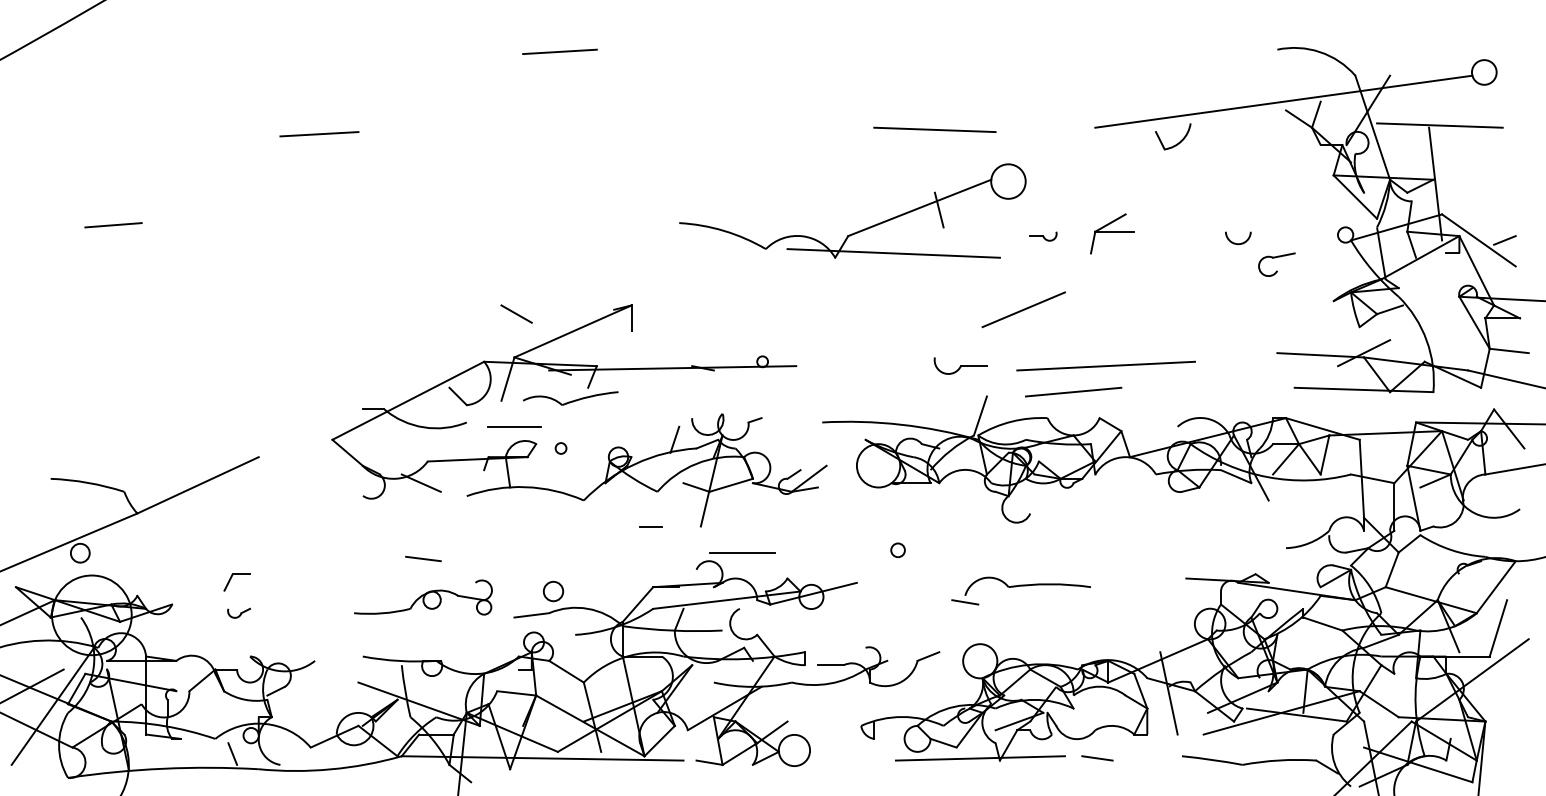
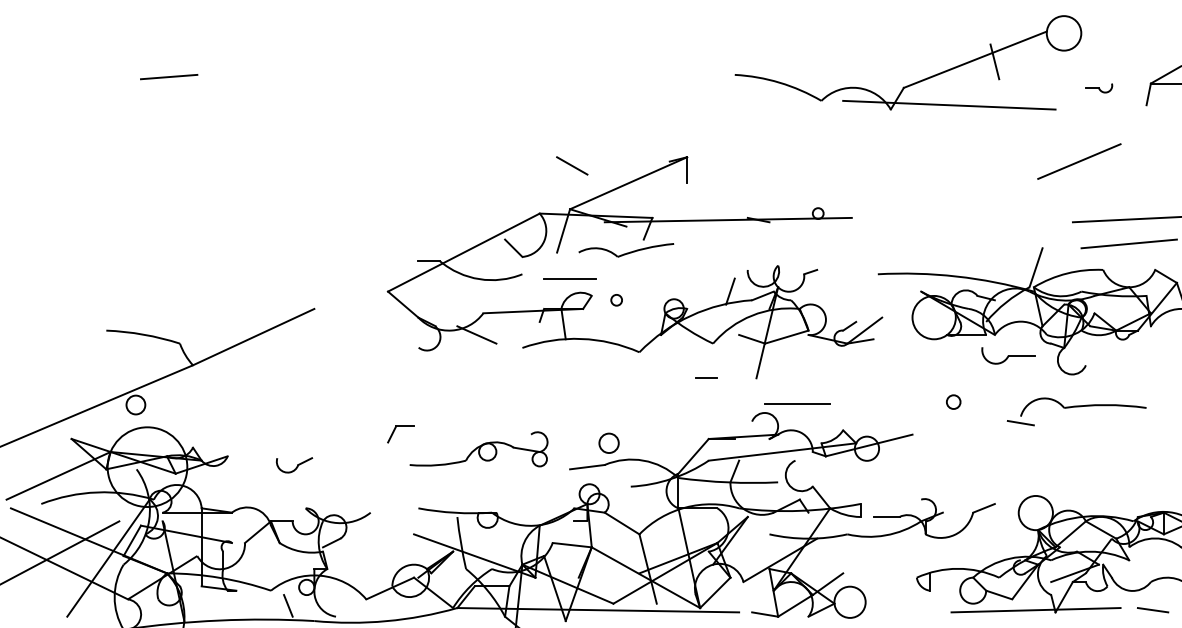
part: (960, 365) -> (1008, 355), moved
line: (423, 558) -> (479, 410), removed
part: (236, 582) -> (400, 434), moved
part: (1020, 590) -> (1076, 411), moved
part: (239, 612) -> (295, 464), size x1.6

